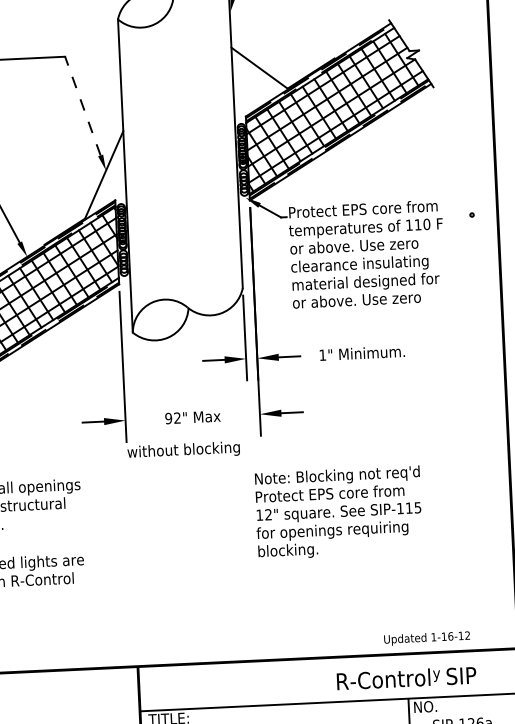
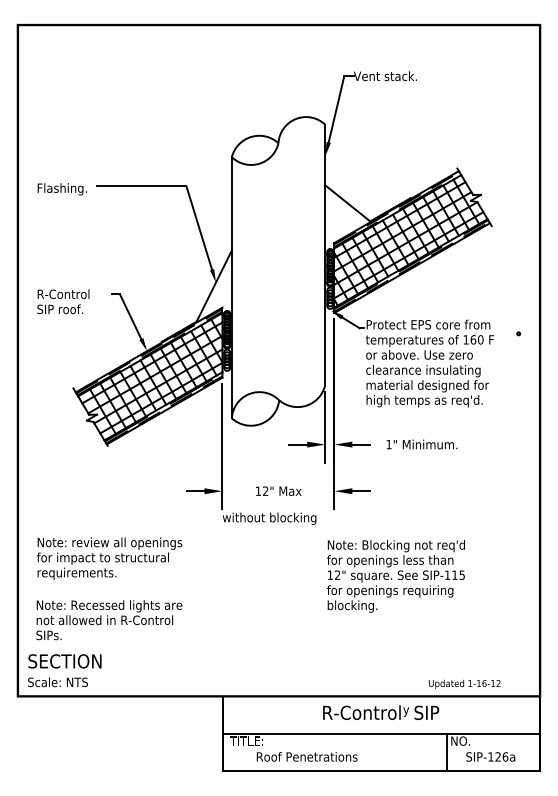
line: (83, 105) -> (199, 227), dashed -> solid
text: (418, 224) -> (473, 339), 110 -> 160
text: (362, 301) -> (424, 401), or above. Use zero -> high temps as req'd.
text: (168, 417) -> (258, 490), 92" -> 12"
text: (331, 495) -> (390, 561), Protect EPS core from -> for openings less than
text: (407, 678) -> (381, 712), moved

